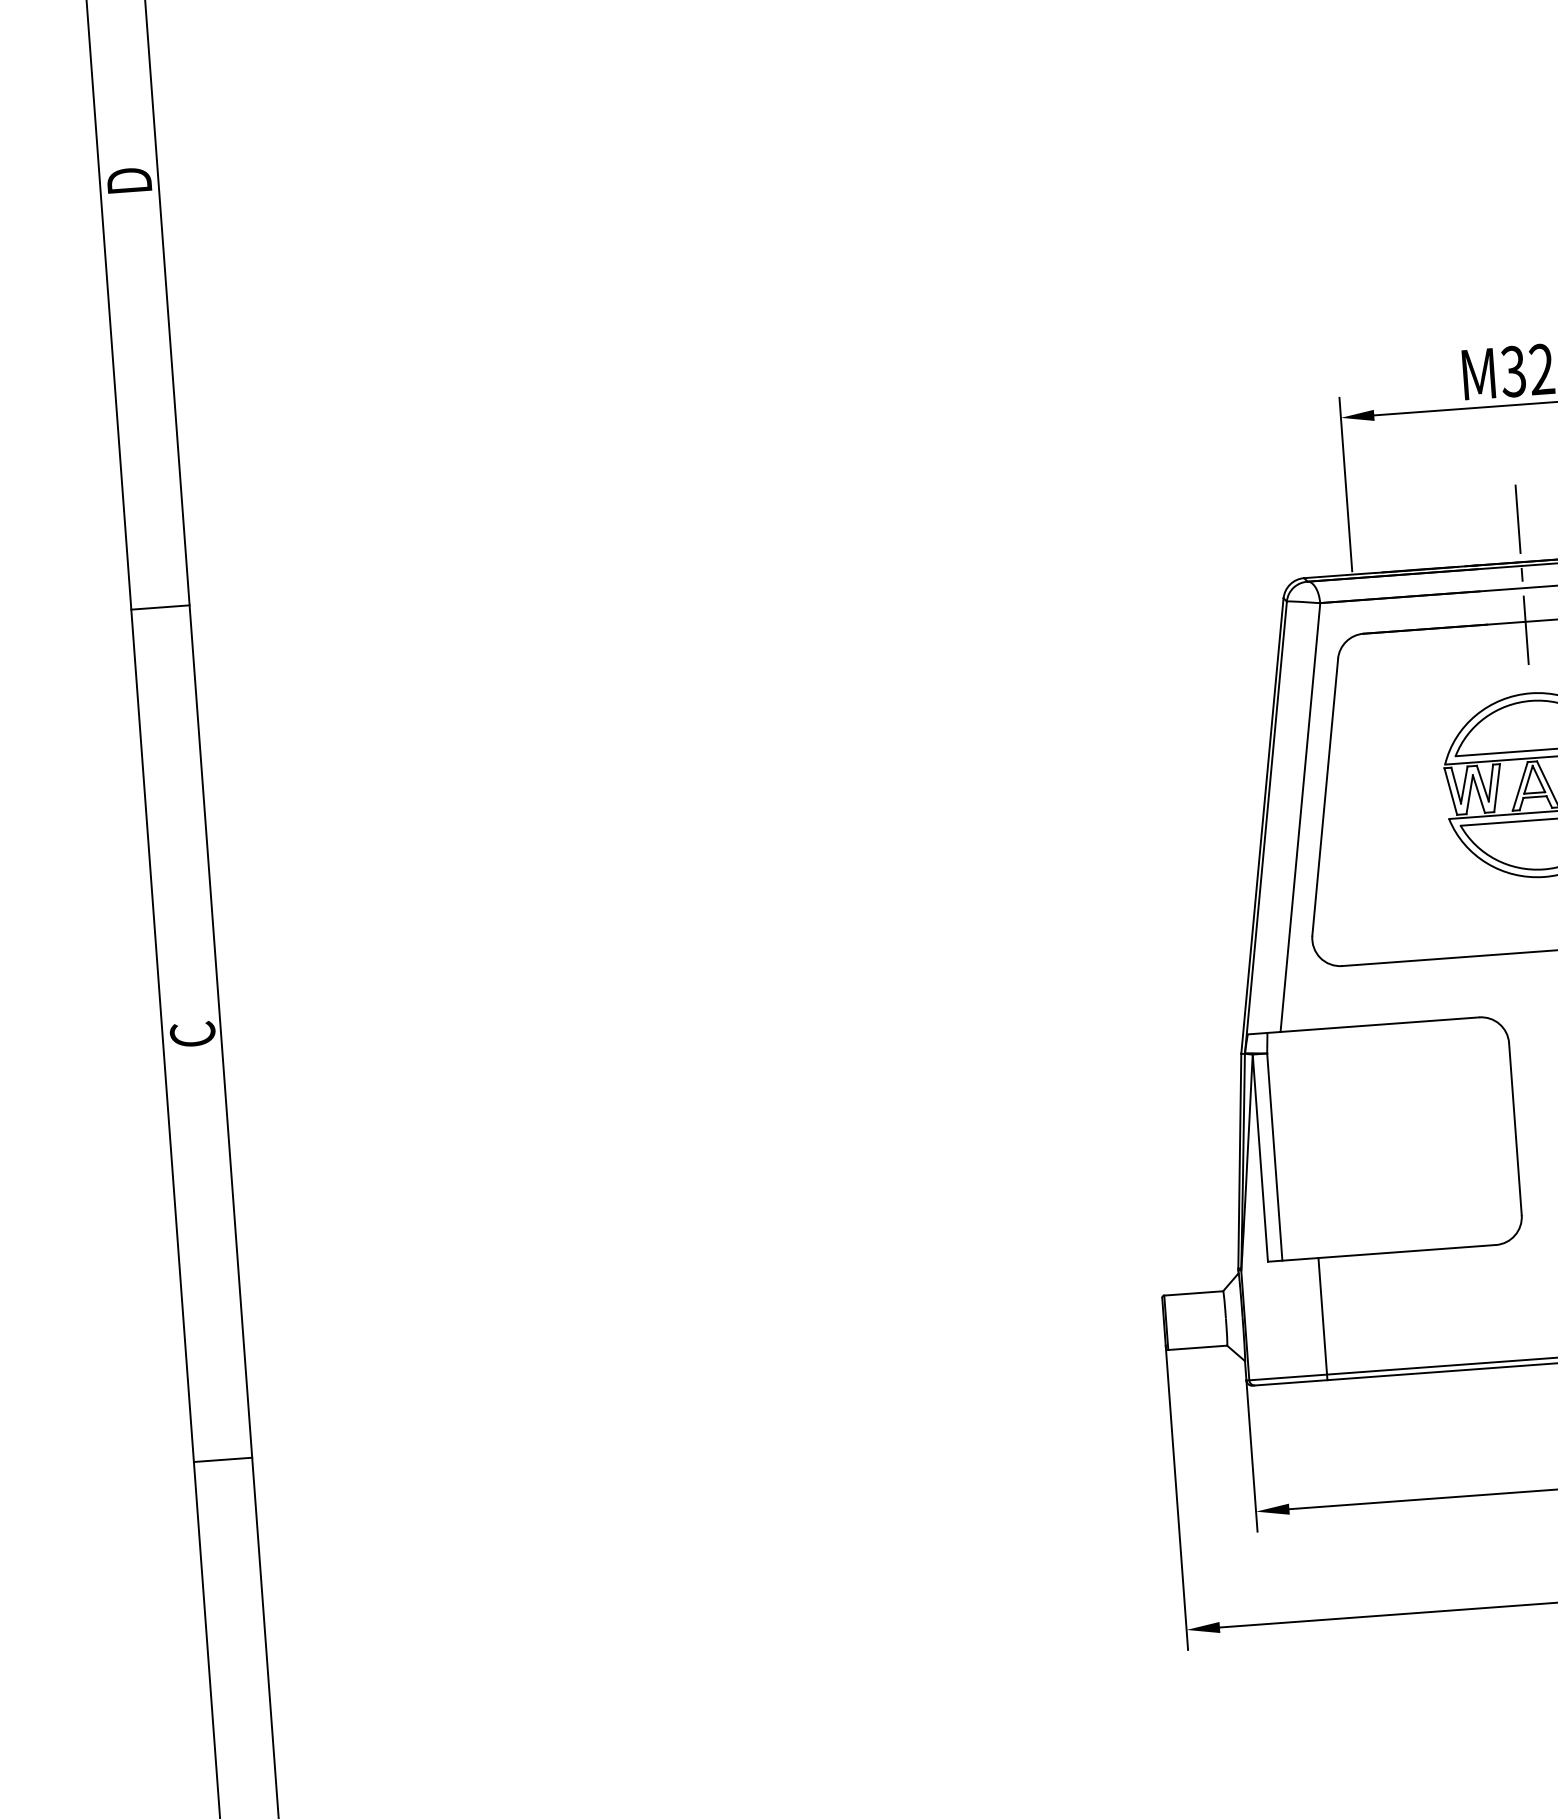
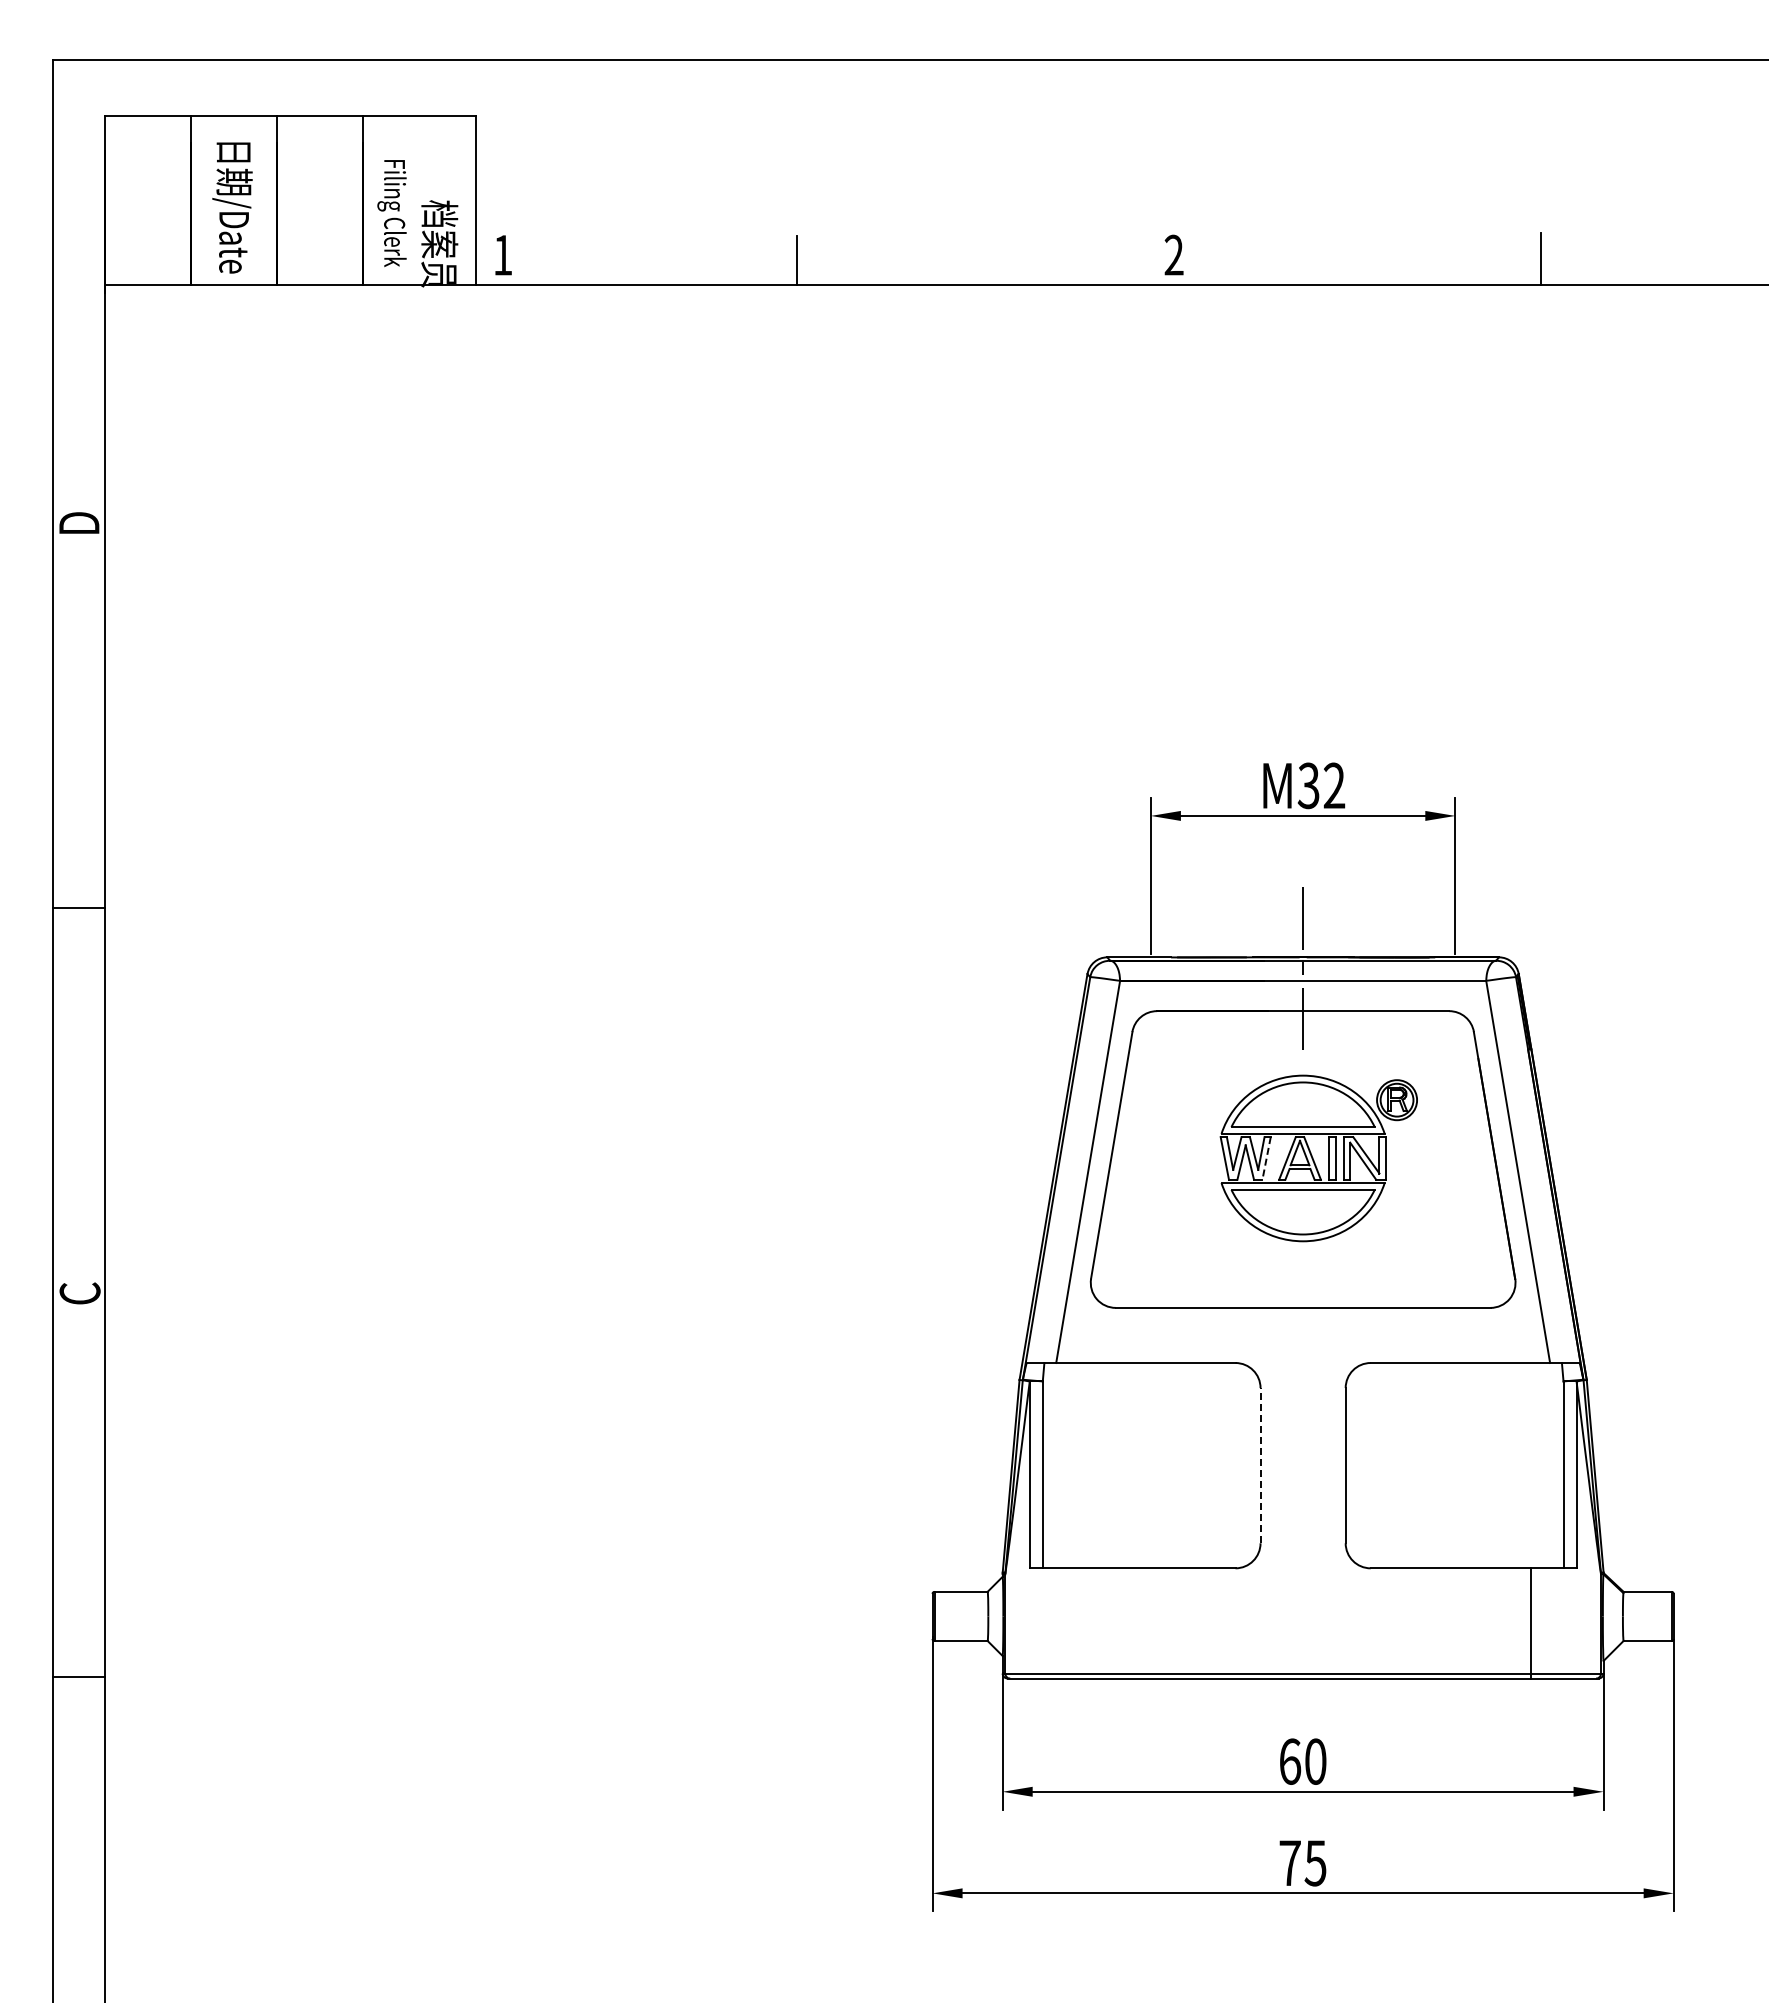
line: (1497, 788) -> (1266, 1158), solid -> dashed
line: (1515, 1128) -> (1260, 1465), solid -> dashed
line: (1323, 1319) -> (1075, 1623), removed

